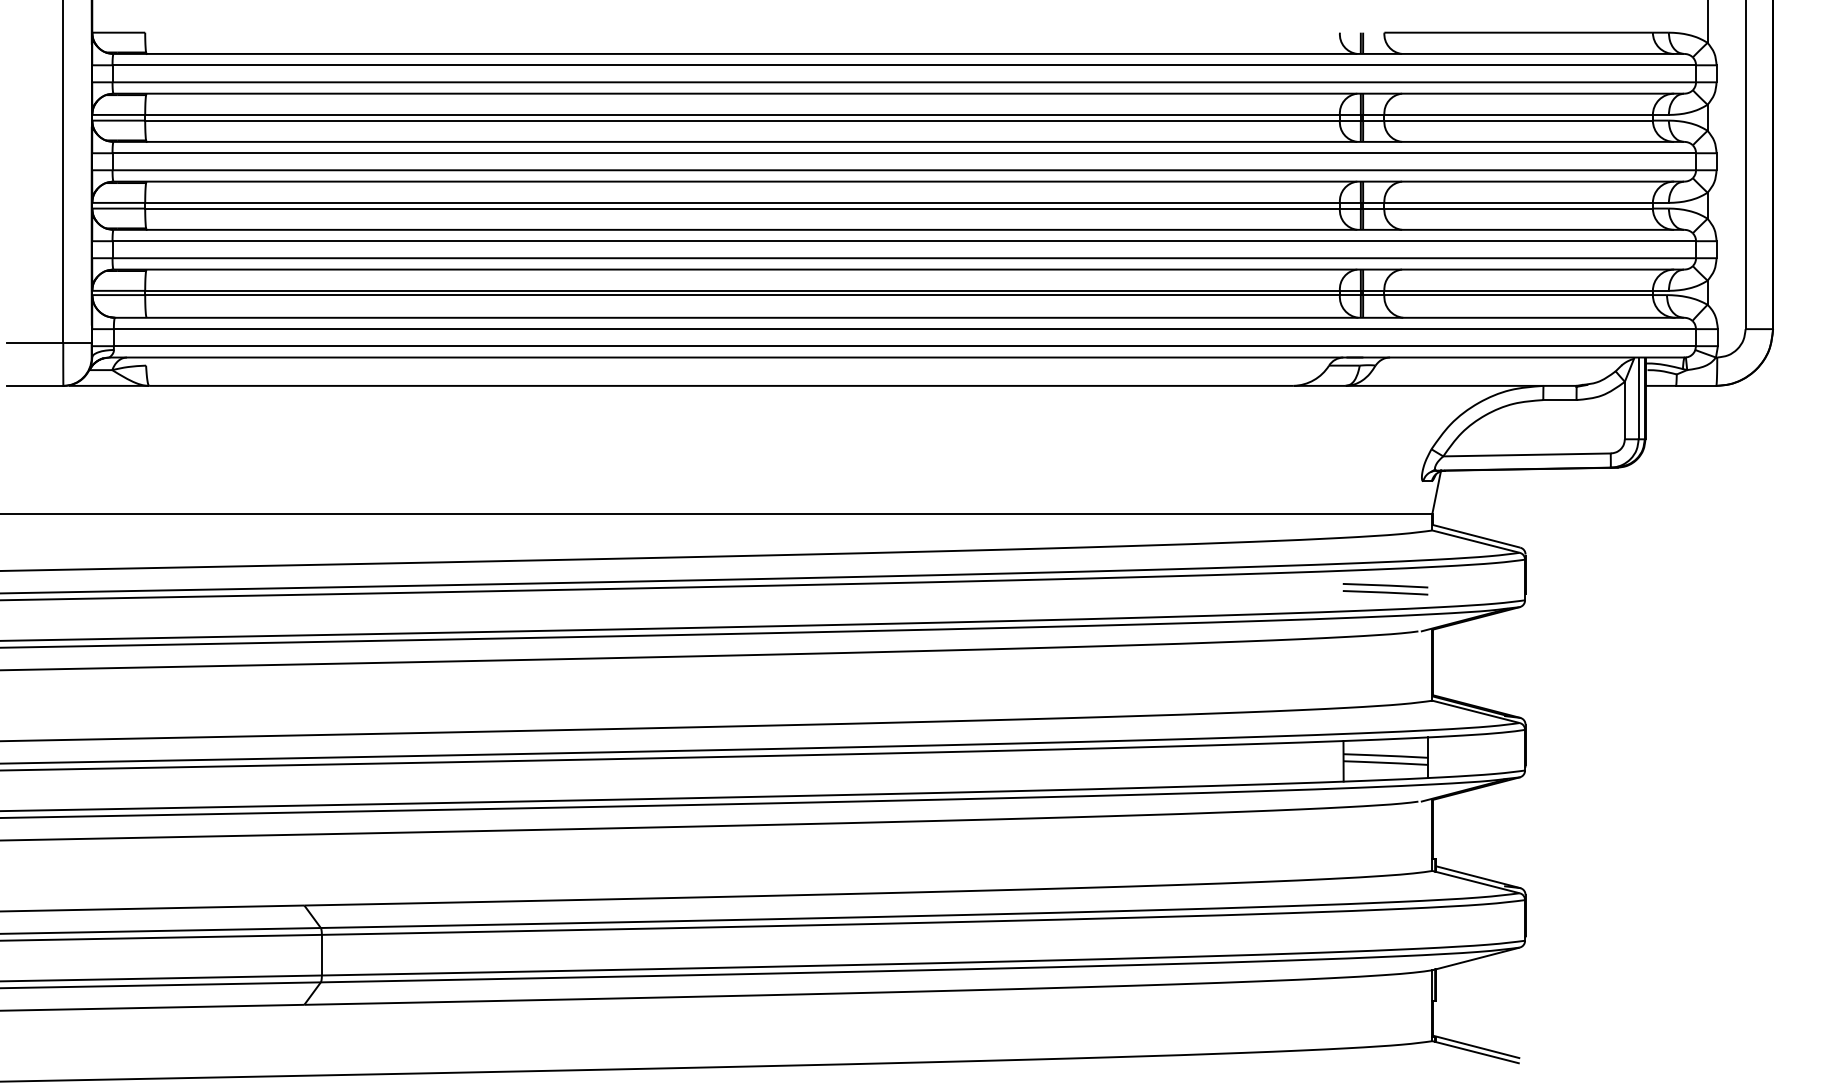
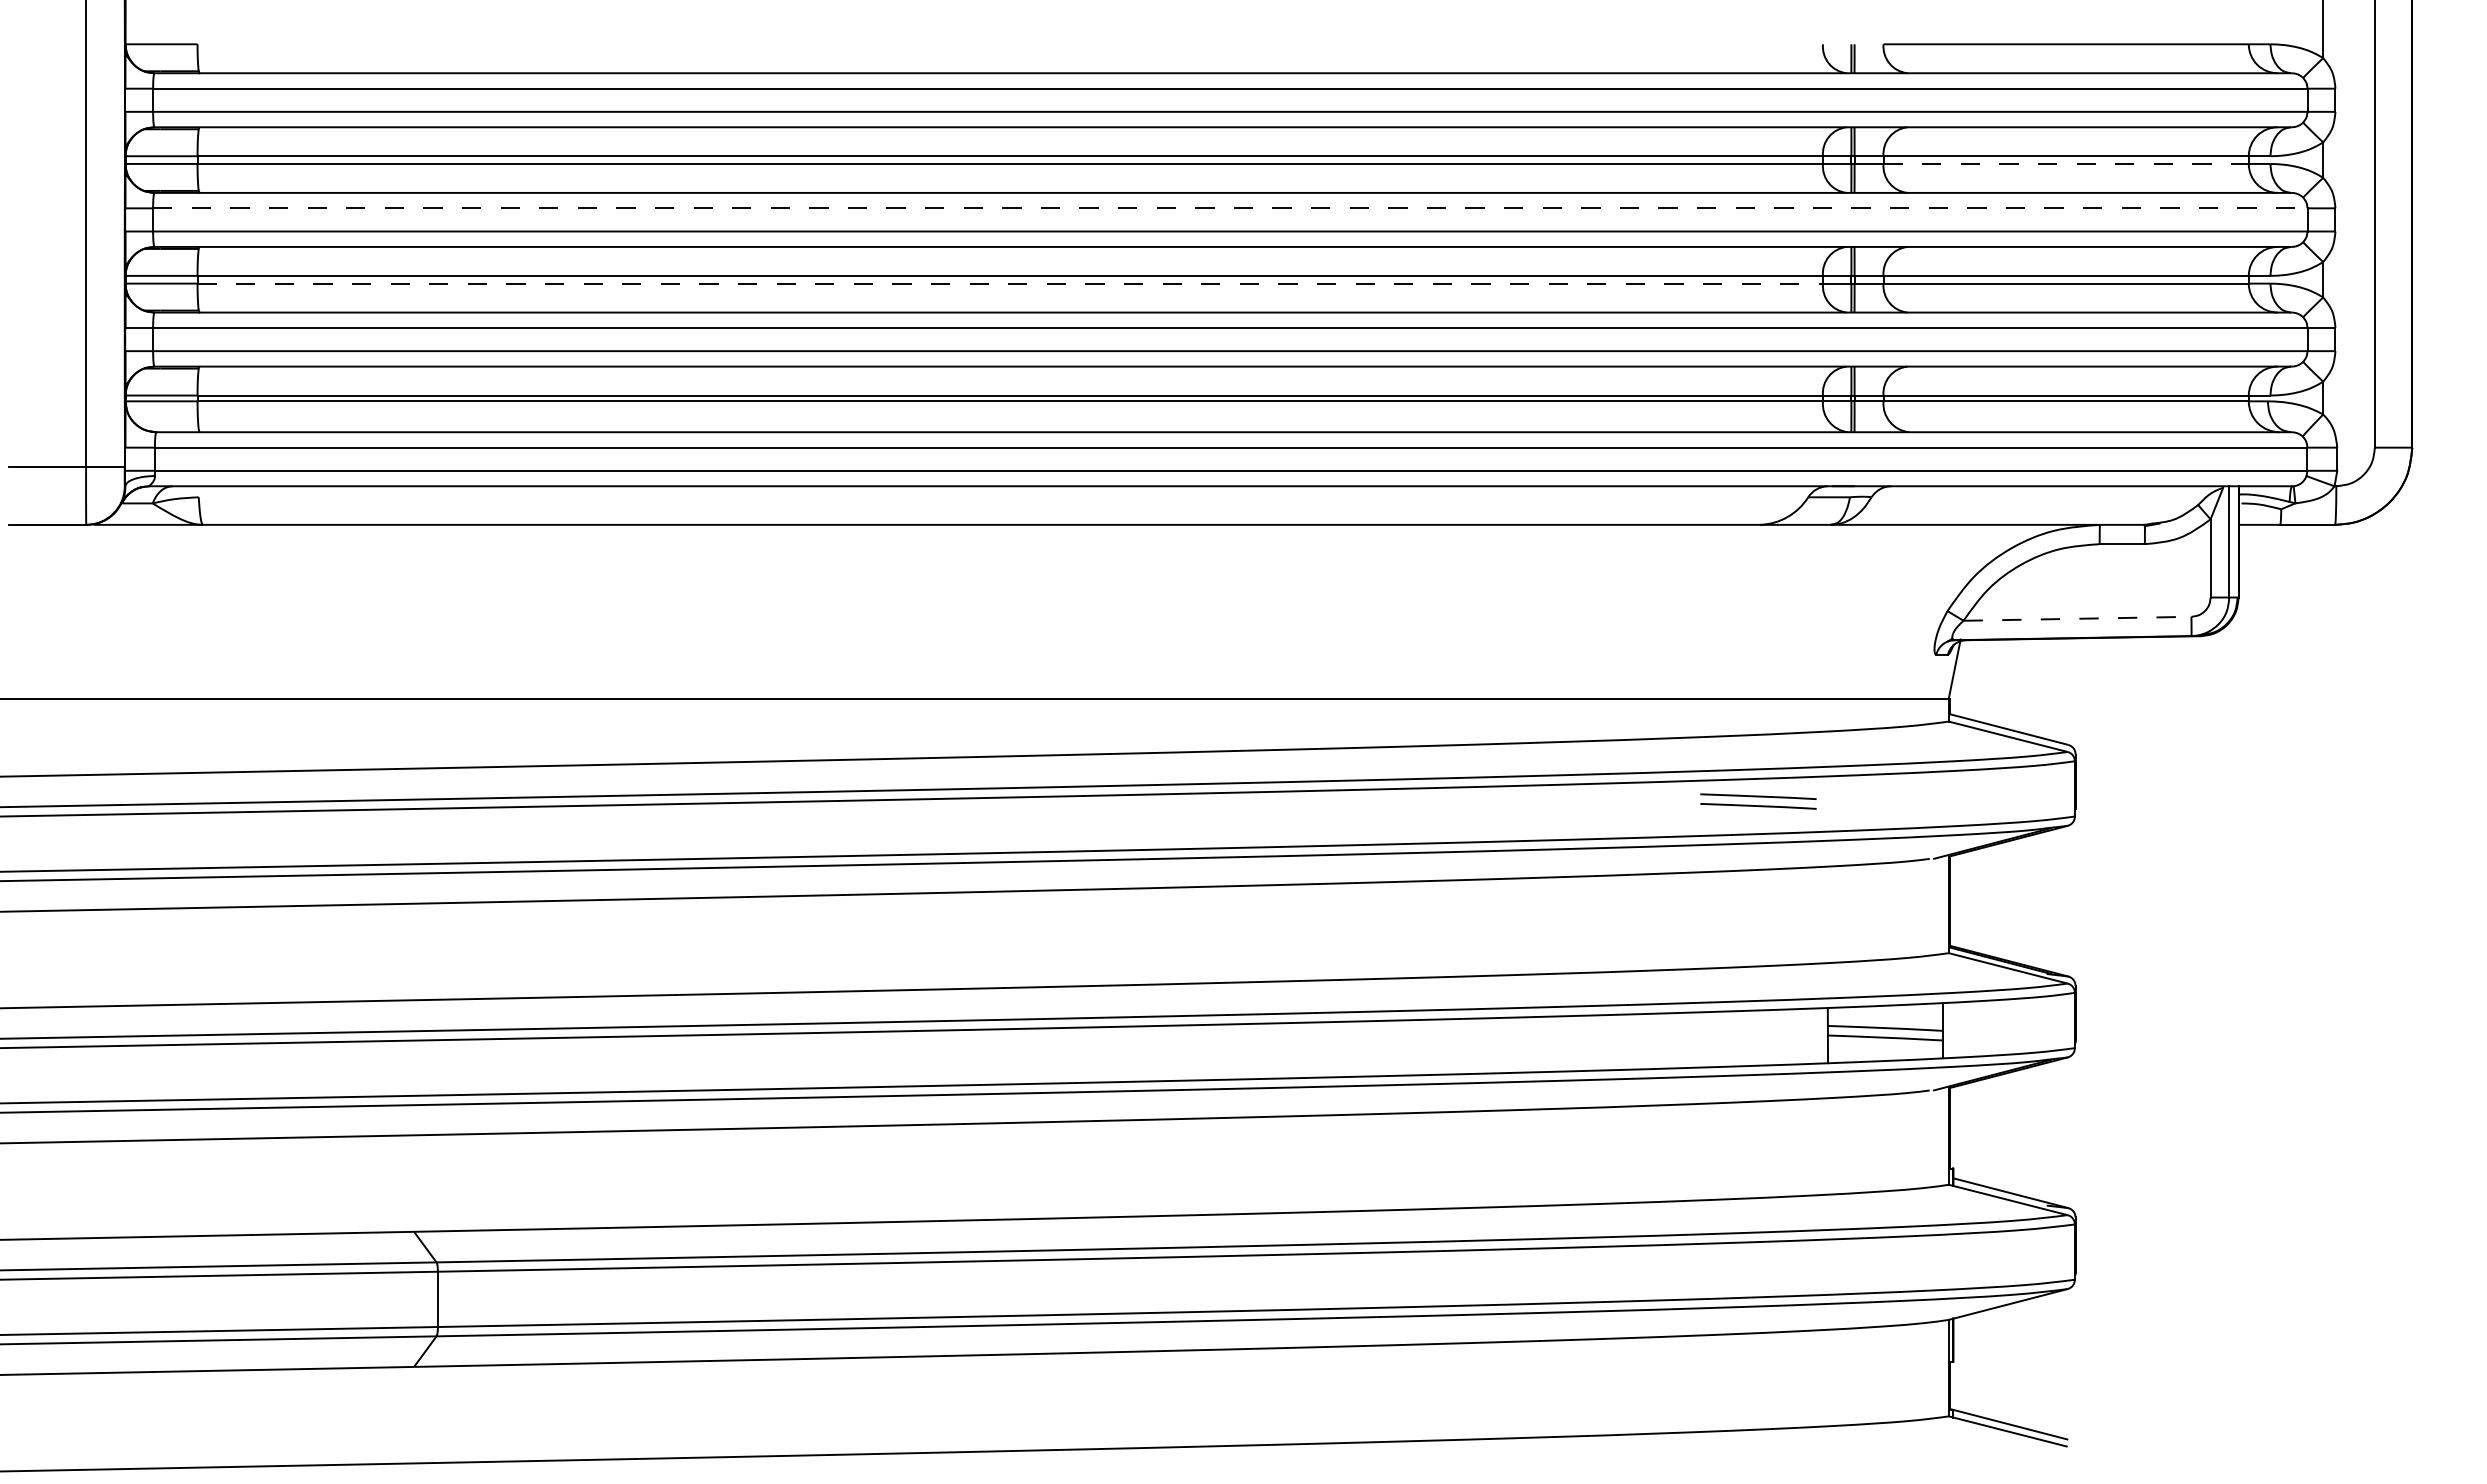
line: (1519, 120) -> (2067, 163), solid -> dashed
line: (904, 153) -> (1230, 208), solid -> dashed
line: (743, 208) -> (1011, 283), solid -> dashed
line: (1527, 454) -> (2078, 618), solid -> dashed
part: (1385, 589) -> (1758, 801), moved

